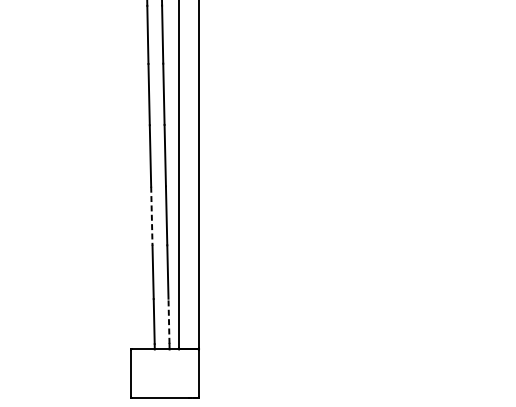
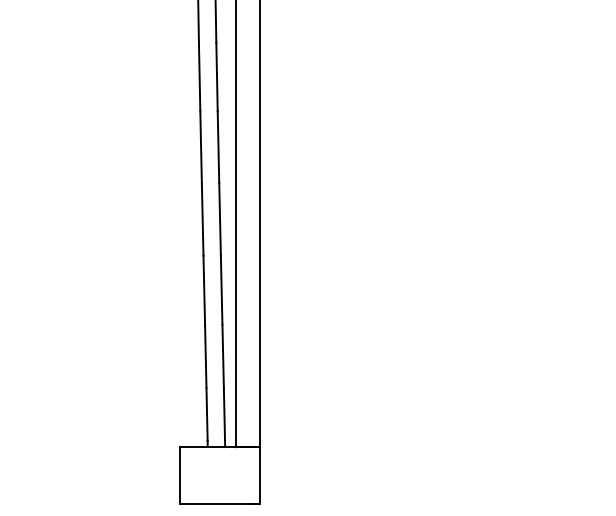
line: (152, 216) -> (204, 290), dashed -> solid
line: (169, 320) -> (224, 413), dashed -> solid

